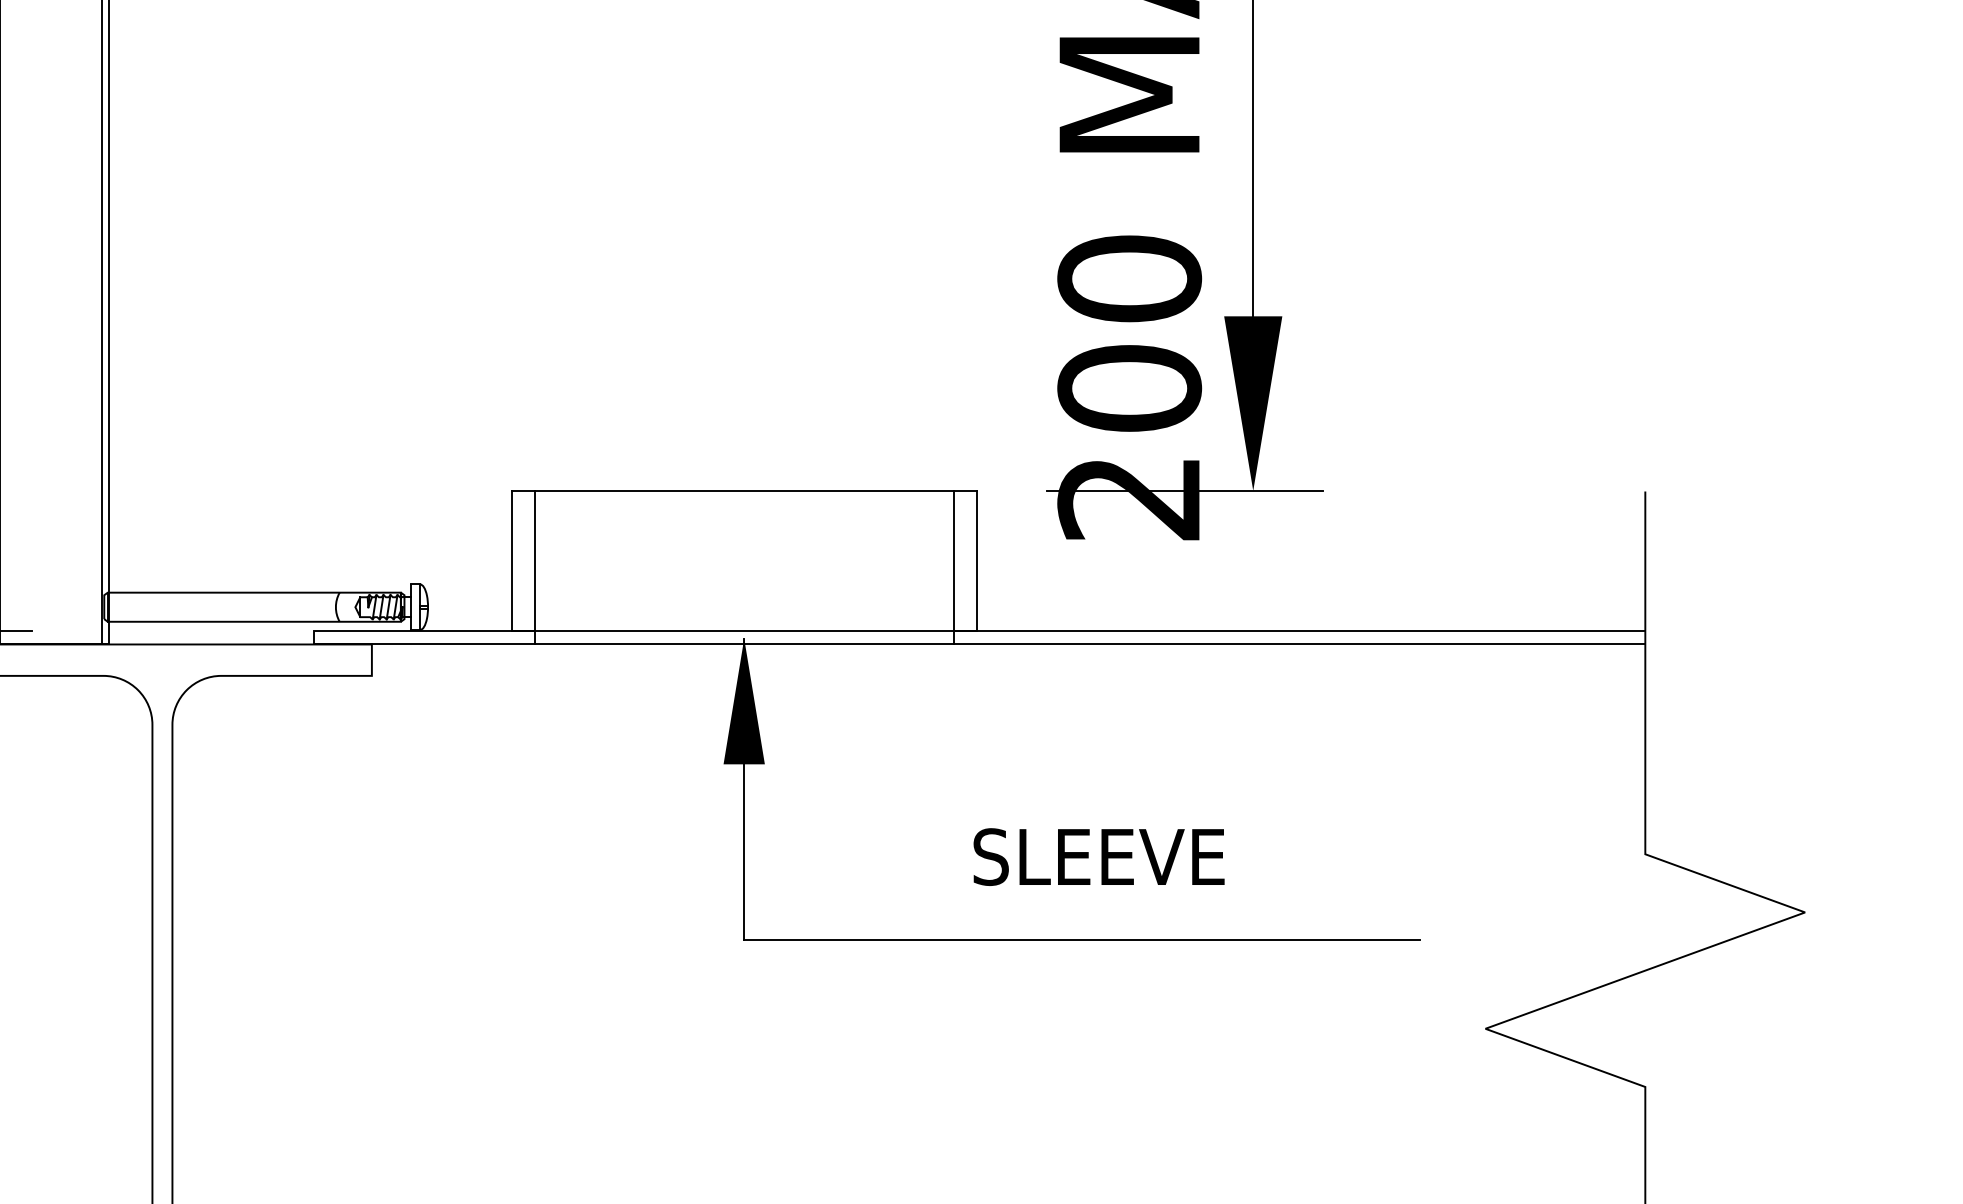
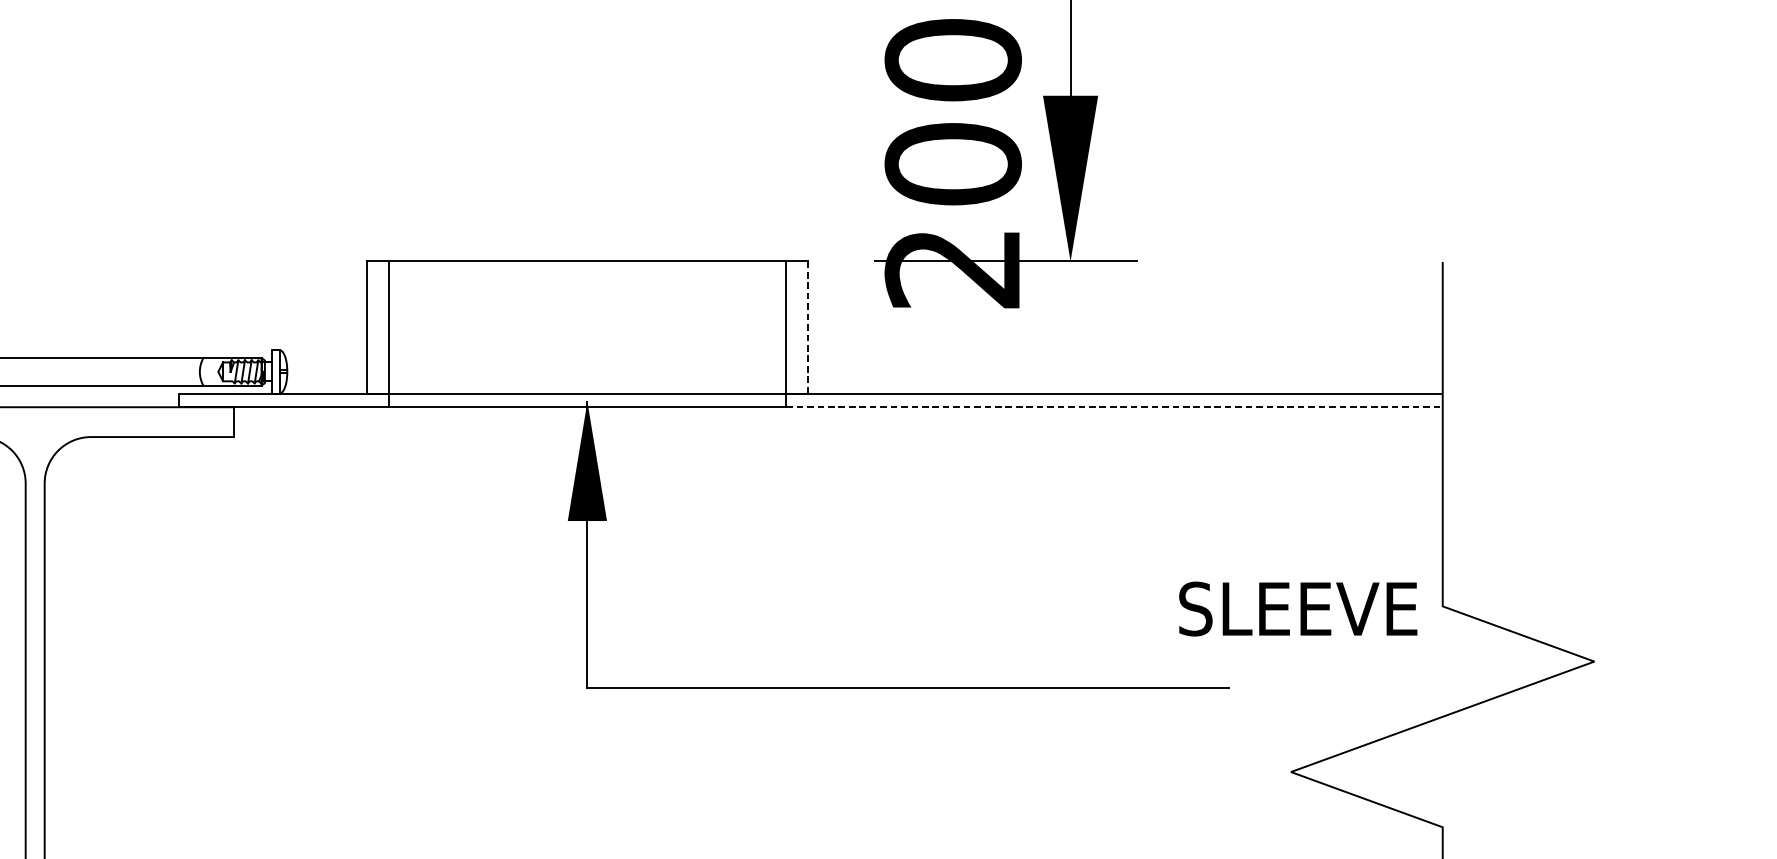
line: (976, 560) -> (807, 327), solid -> dashed
line: (1299, 644) -> (1114, 407), solid -> dashed
text: (1098, 856) -> (1297, 608), moved

